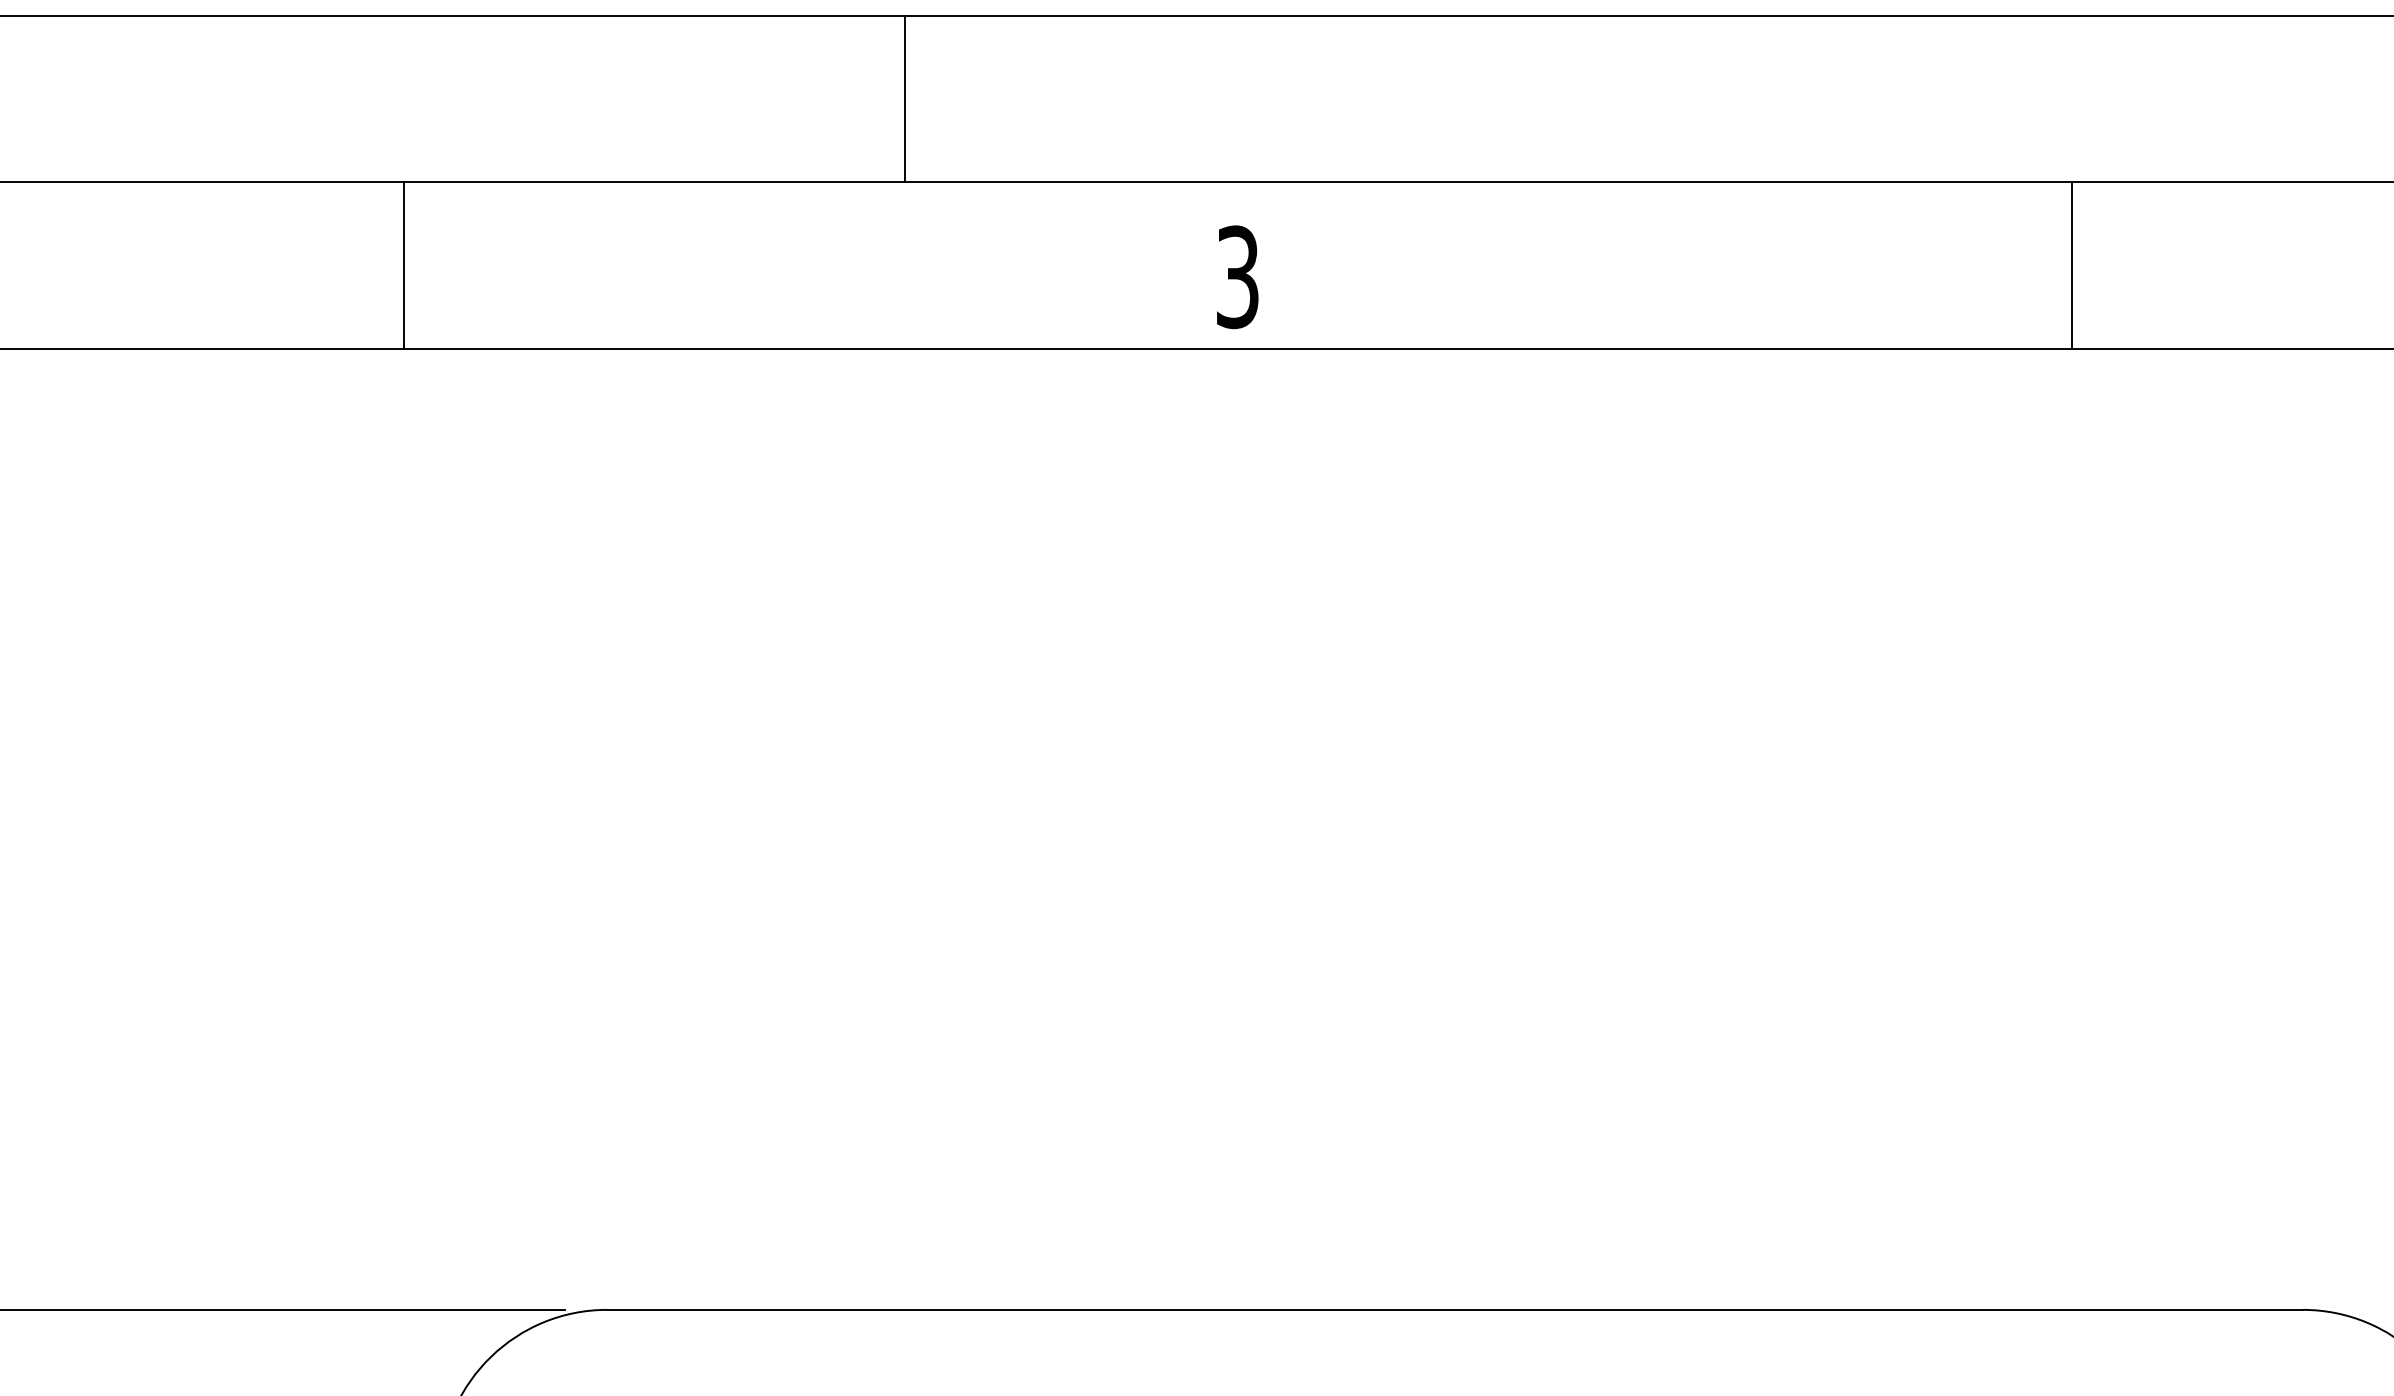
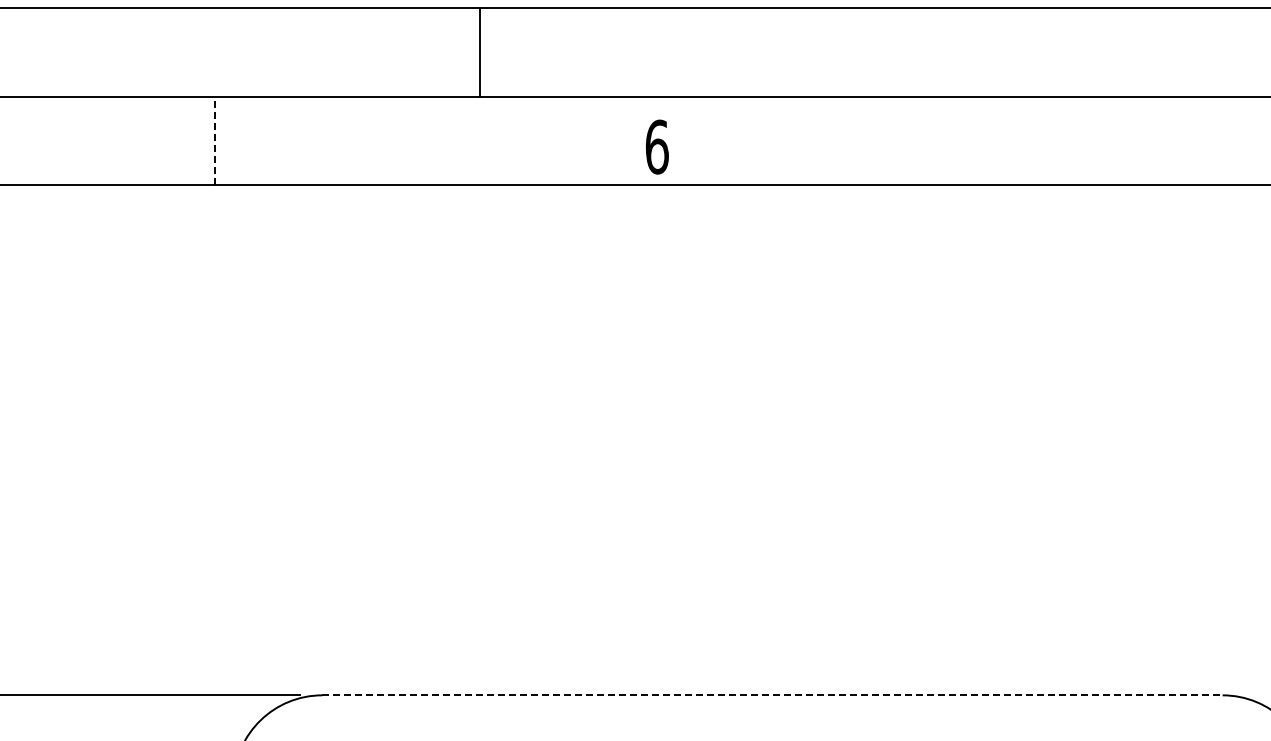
line: (404, 264) -> (214, 140), solid -> dashed
line: (2072, 264) -> (1100, 140), removed
text: (1236, 276) -> (656, 146), 3 -> 6
line: (1455, 1310) -> (772, 695), solid -> dashed

